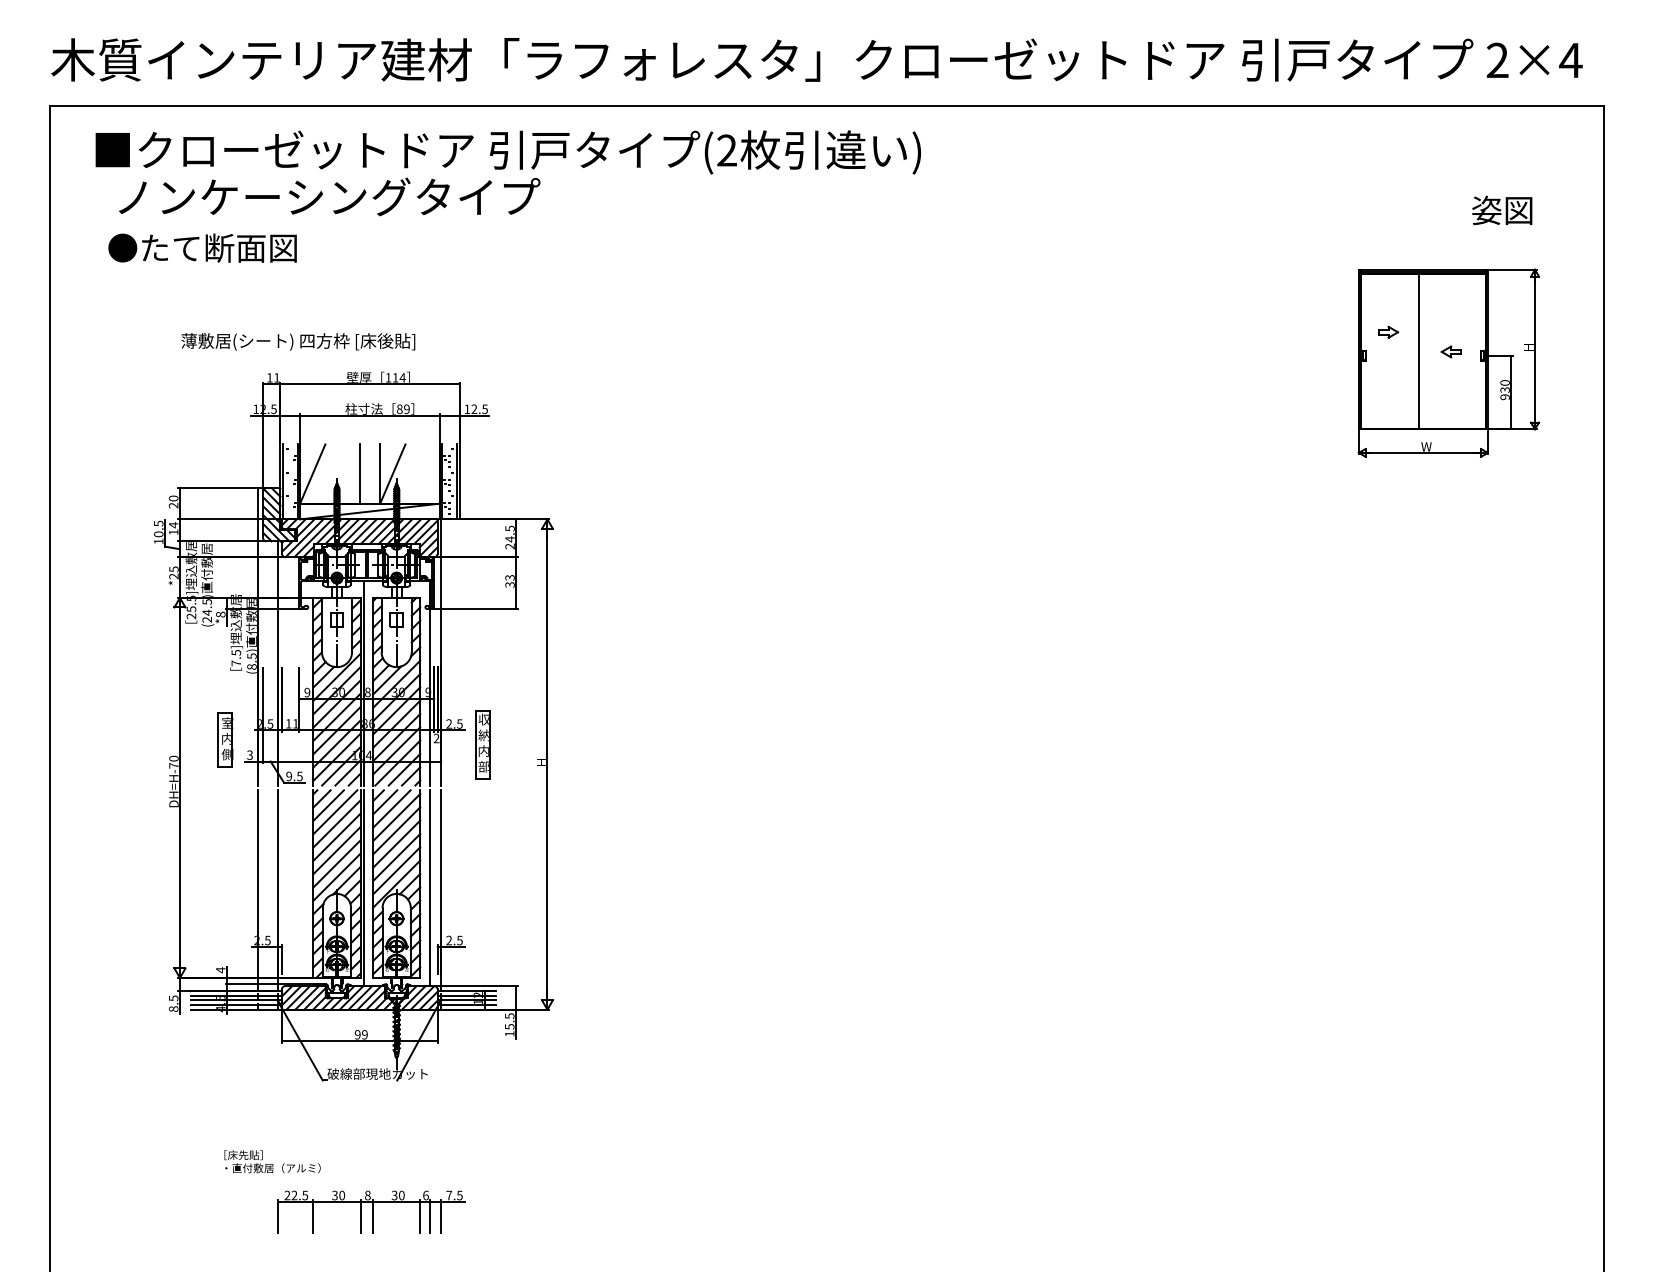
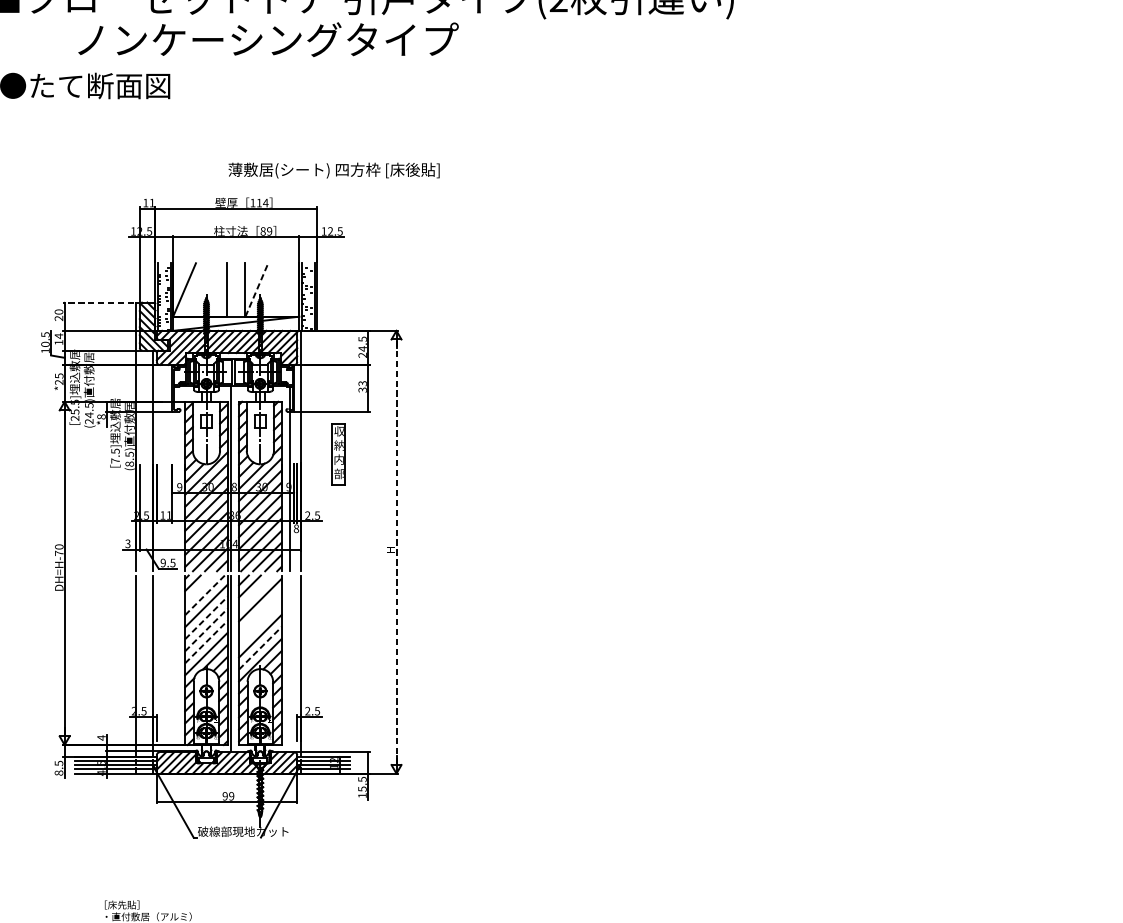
text: (329, 196) -> (268, 39), moved
text: (298, 341) -> (334, 170), moved
line: (393, 473) -> (257, 289), solid -> dashed
line: (217, 487) -> (98, 302), solid -> dashed
text: (436, 738) -> (296, 528), 2 -> 8
part: (225, 739) -> (105, 529), removed
part: (482, 744) -> (337, 453), moved
line: (547, 765) -> (396, 553), solid -> dashed
line: (328, 805) -> (198, 589), removed
line: (391, 808) -> (255, 591), removed
line: (335, 811) -> (205, 594), solid -> dashed
line: (396, 830) -> (260, 611), removed
line: (337, 836) -> (206, 617), solid -> dashed
line: (396, 843) -> (260, 623), removed
line: (337, 850) -> (206, 629), solid -> dashed
line: (337, 863) -> (206, 641), solid -> dashed
line: (397, 870) -> (261, 647), solid -> dashed
line: (429, 887) -> (290, 663), removed

